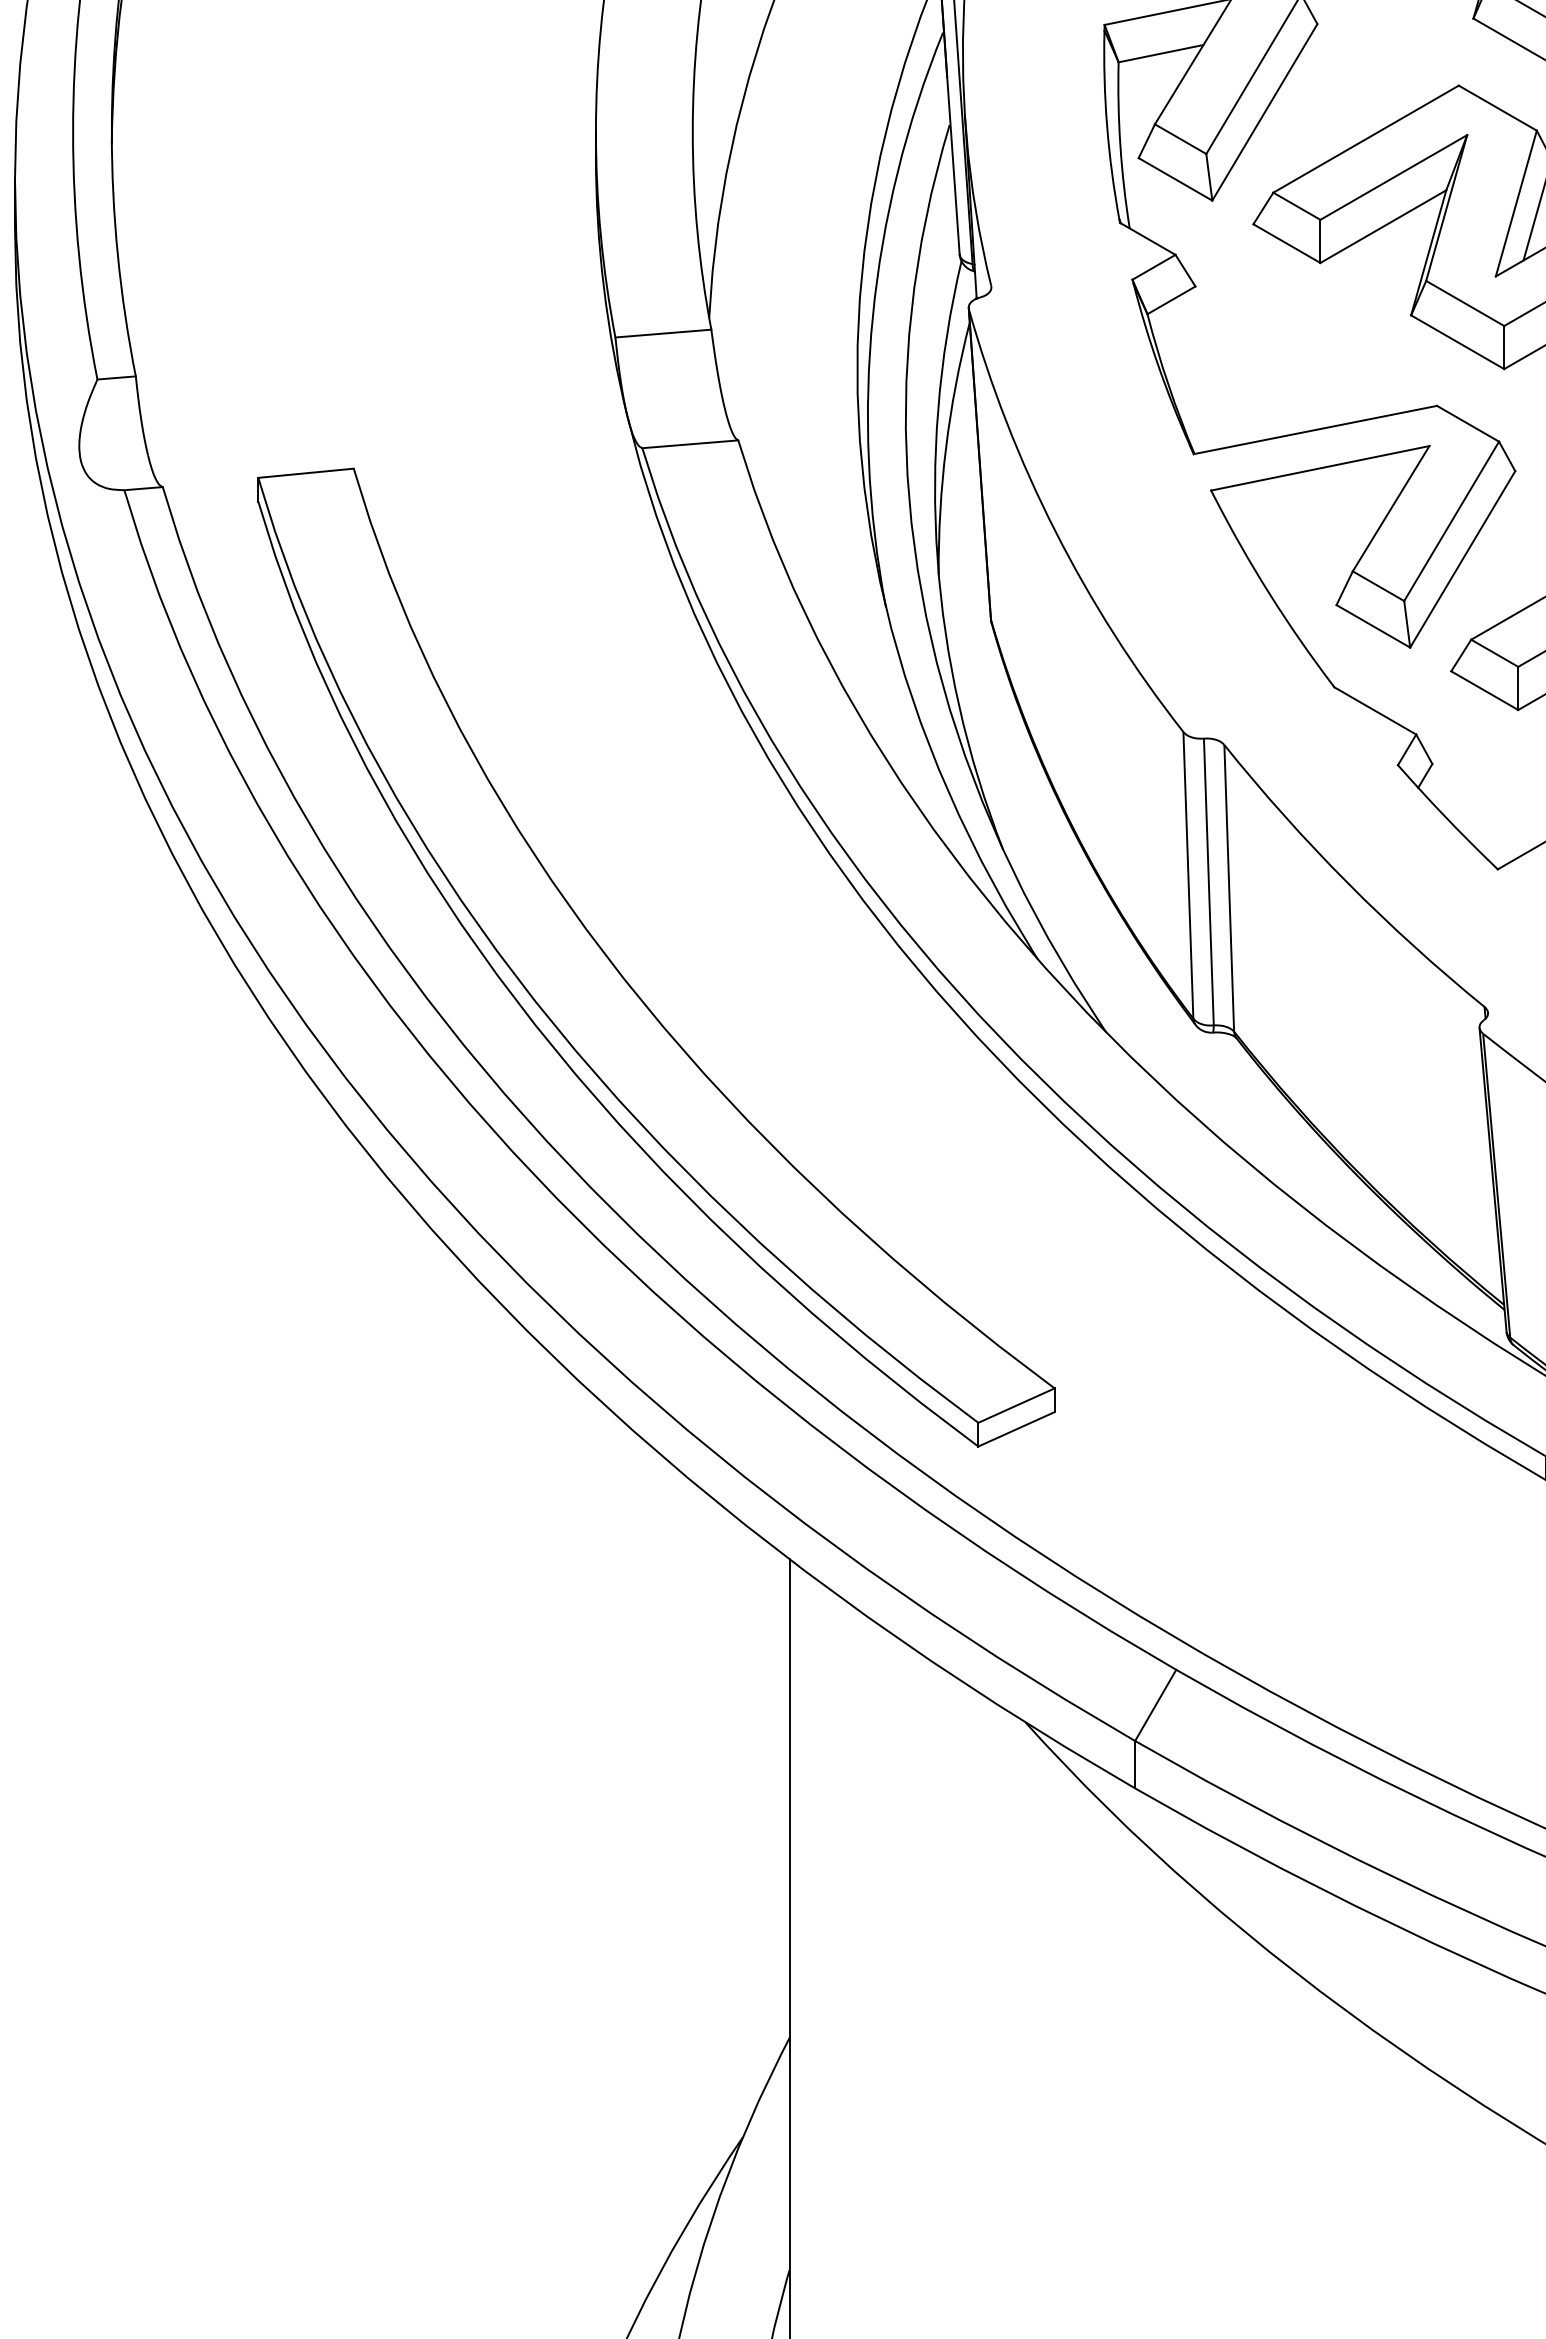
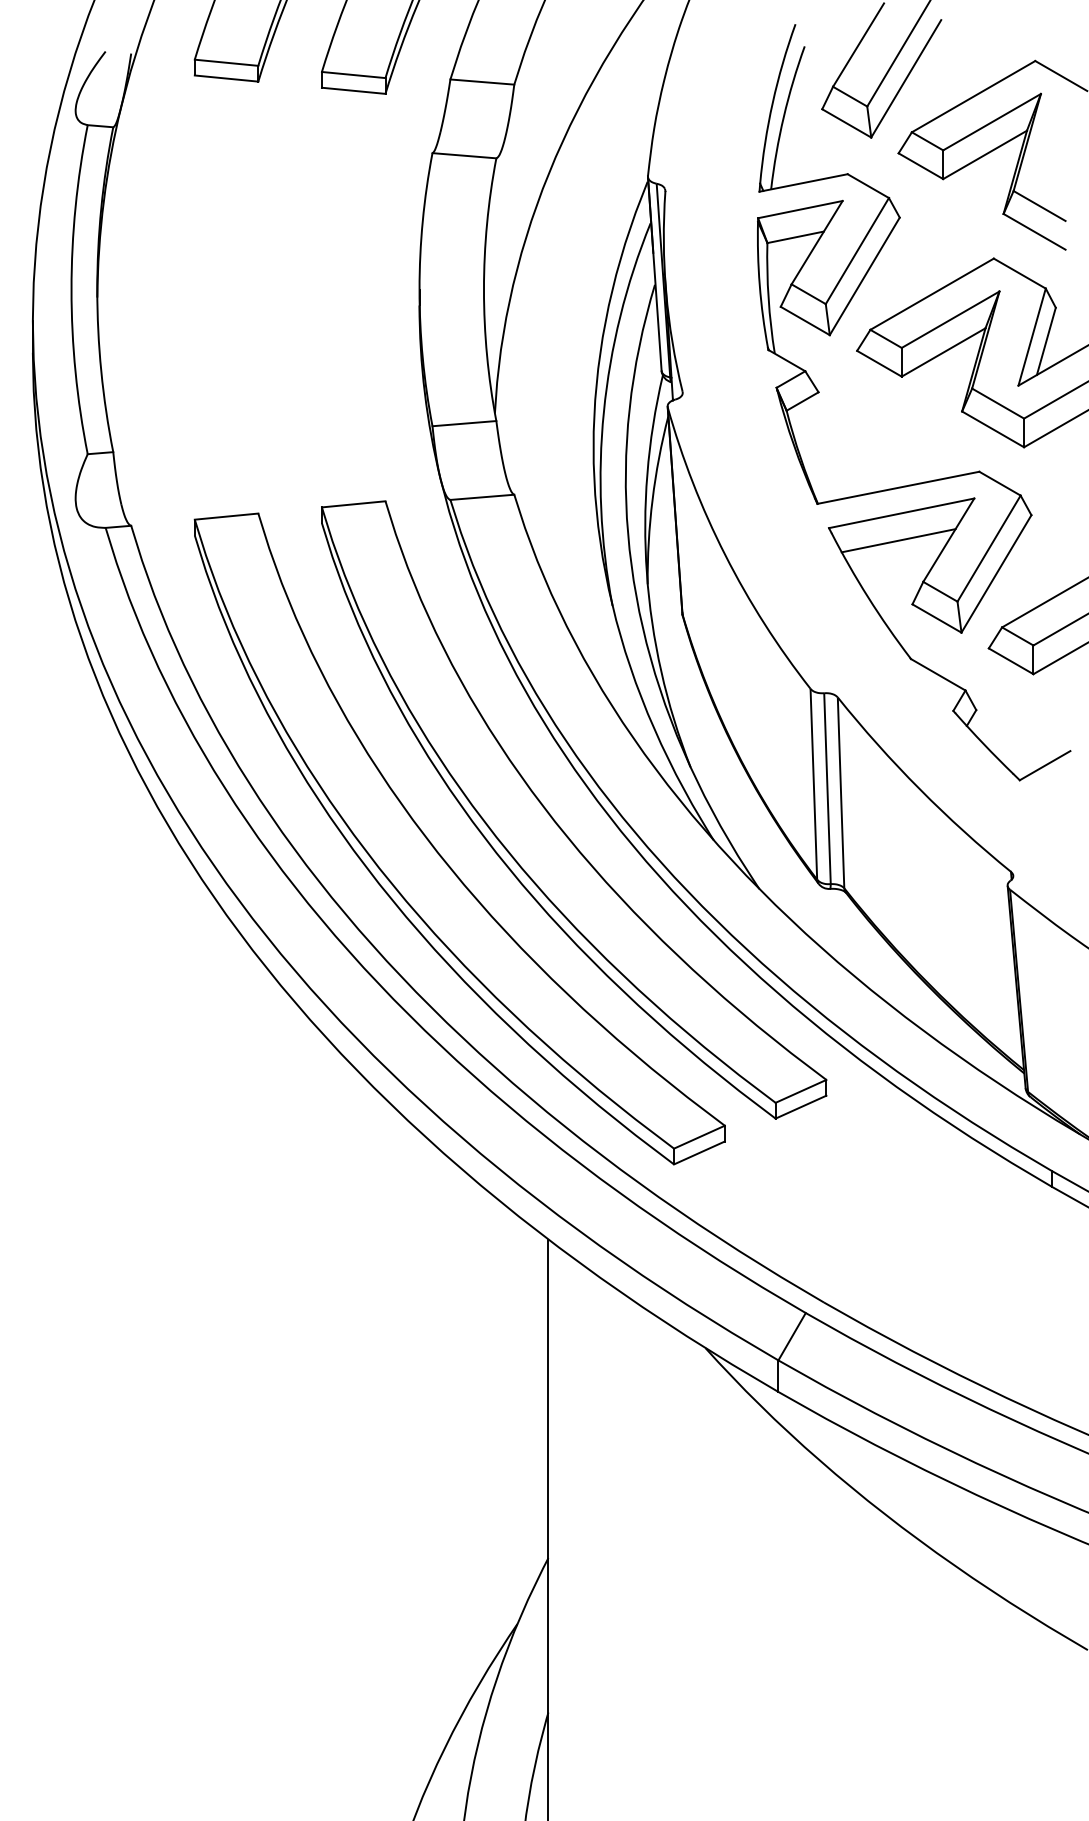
line: (1315, 509) -> (898, 540), added
part: (801, 931) -> (556, 821), added

